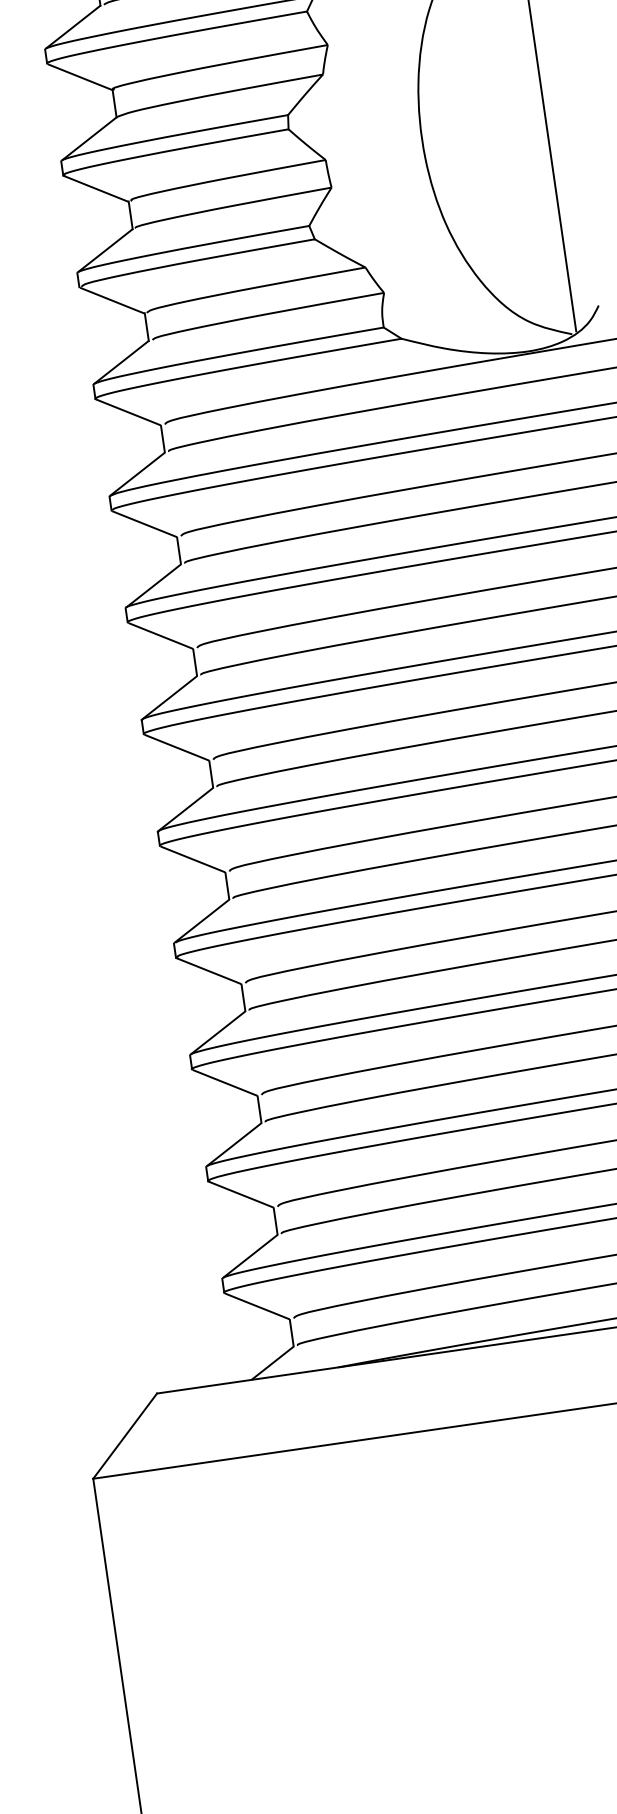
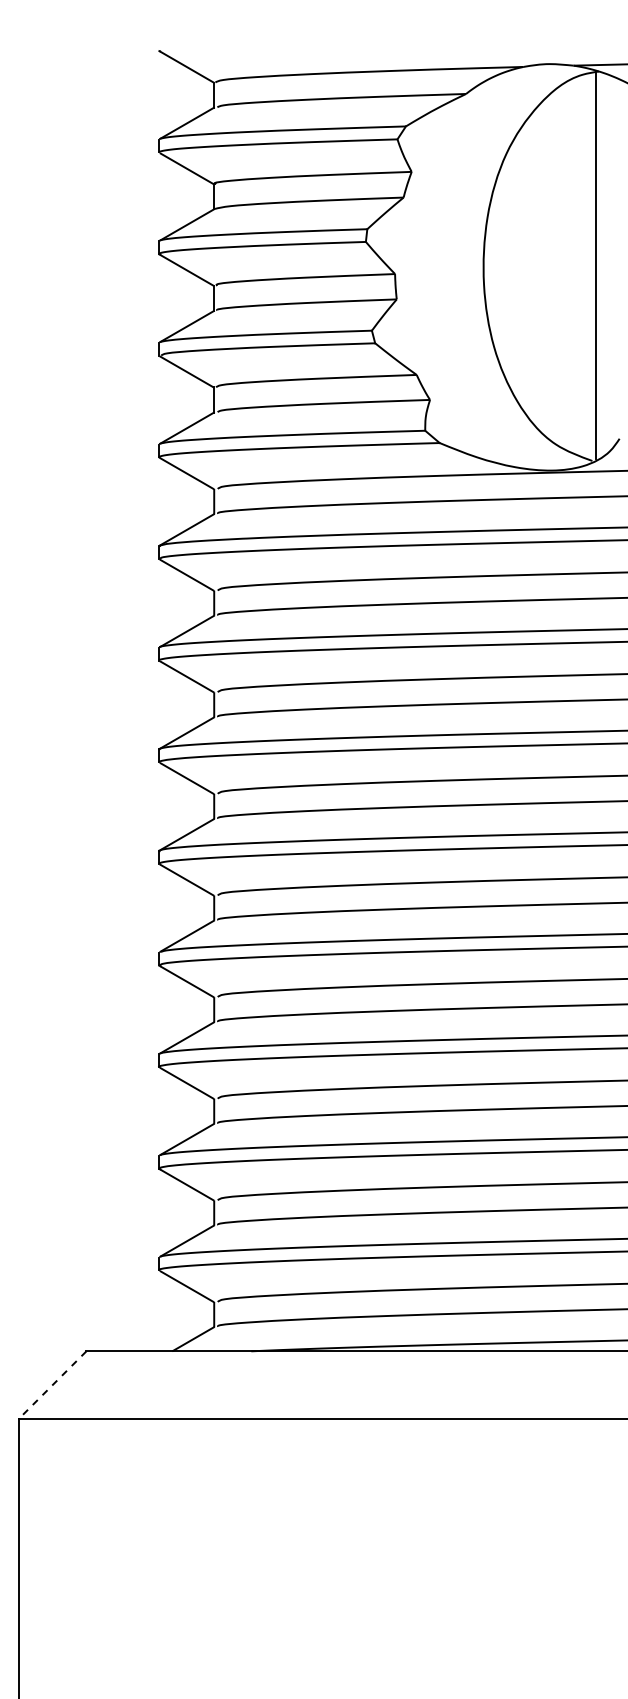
line: (125, 1436) -> (52, 1385), solid -> dashed

